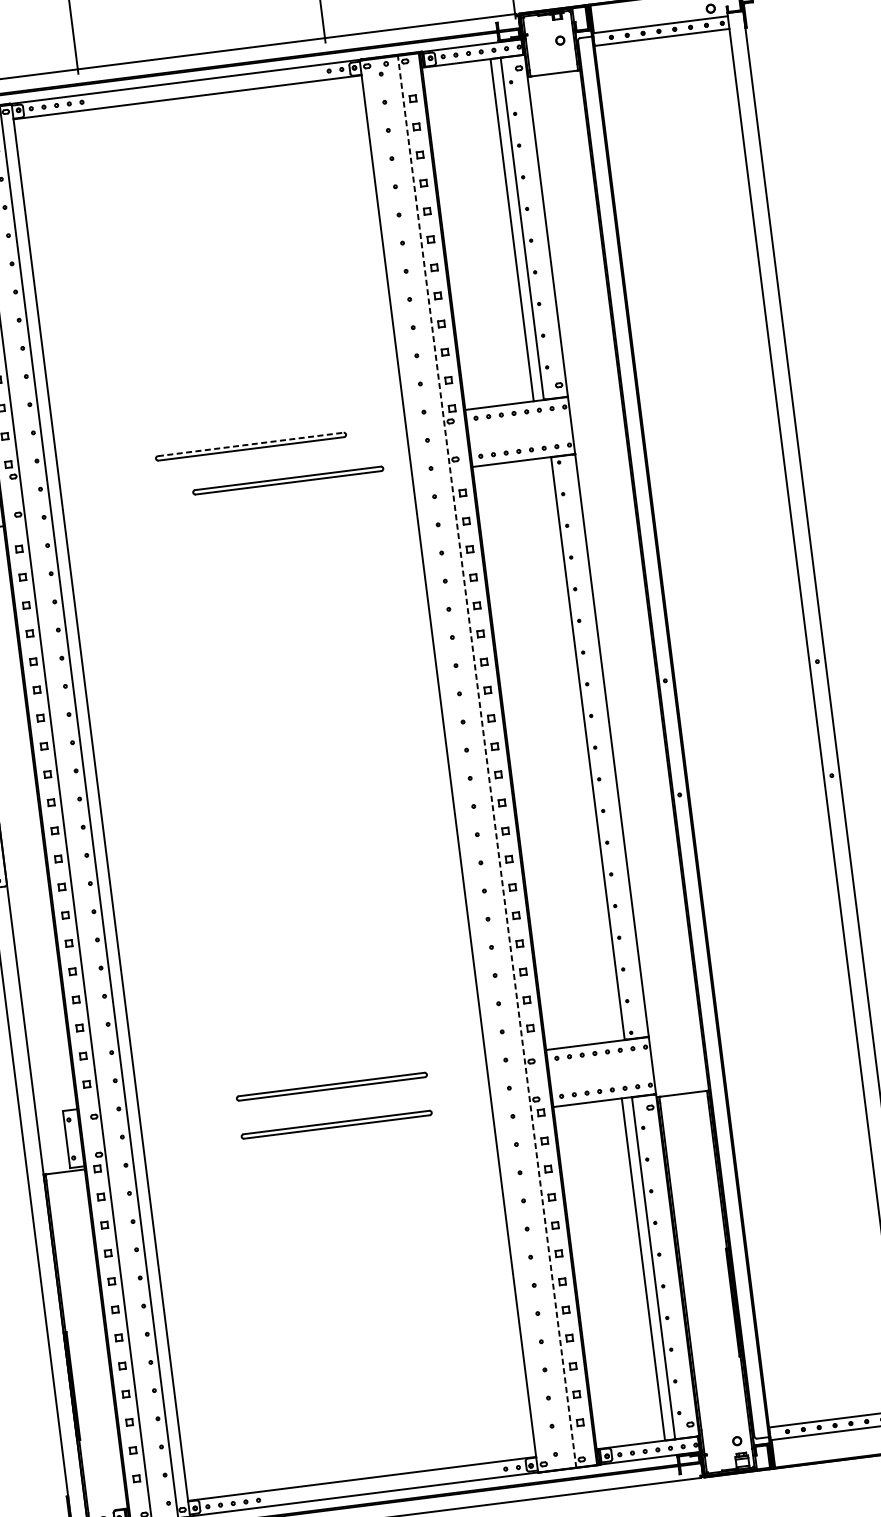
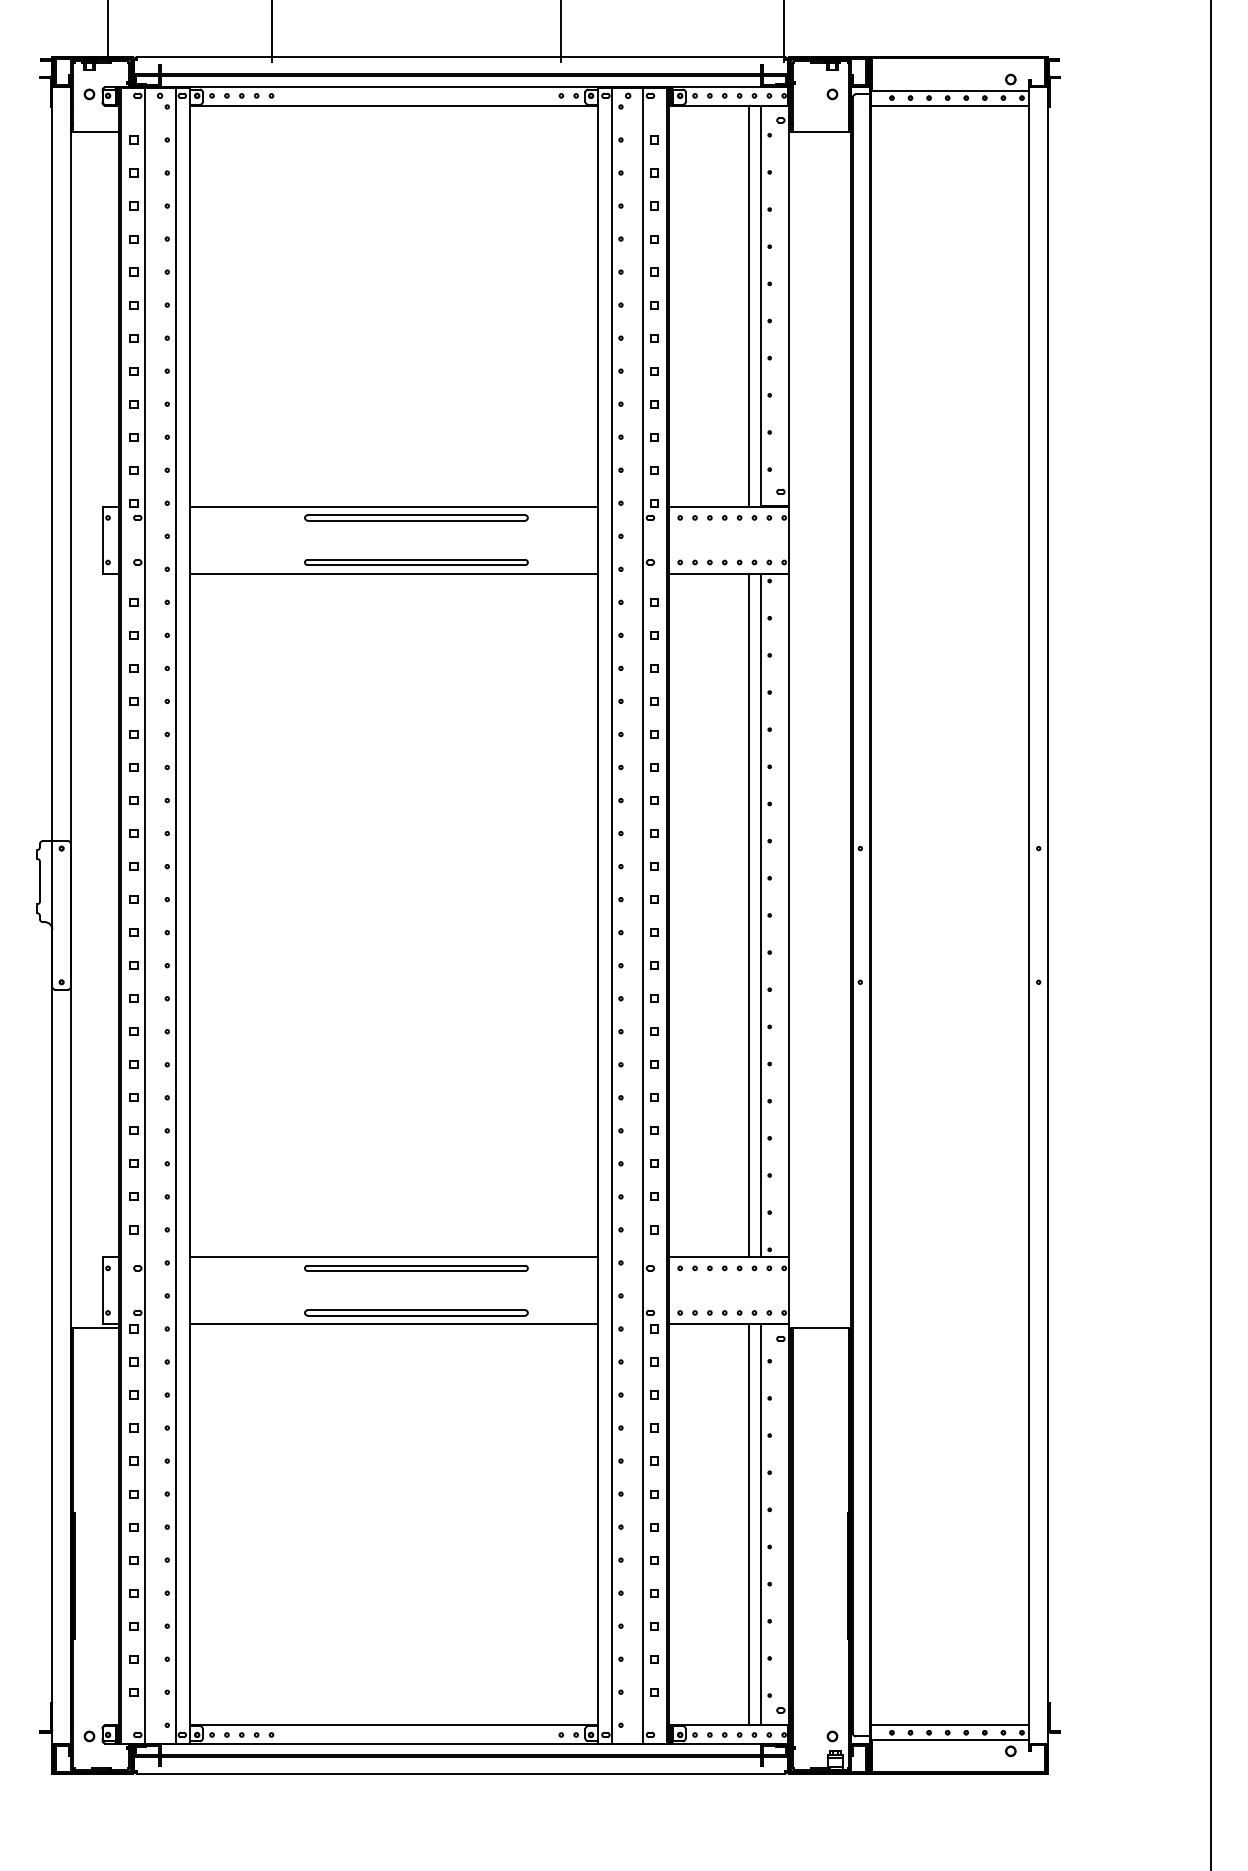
line: (231, 439) -> (394, 506), added
line: (250, 444) -> (416, 515), dashed -> solid
part: (288, 480) -> (416, 562), moved
line: (238, 496) -> (394, 573), added
line: (577, 749) -> (749, 915), added
line: (486, 762) -> (642, 916), dashed -> solid
line: (461, 764) -> (612, 915), added
line: (312, 1079) -> (394, 1257), added
line: (319, 1136) -> (394, 1324), added

